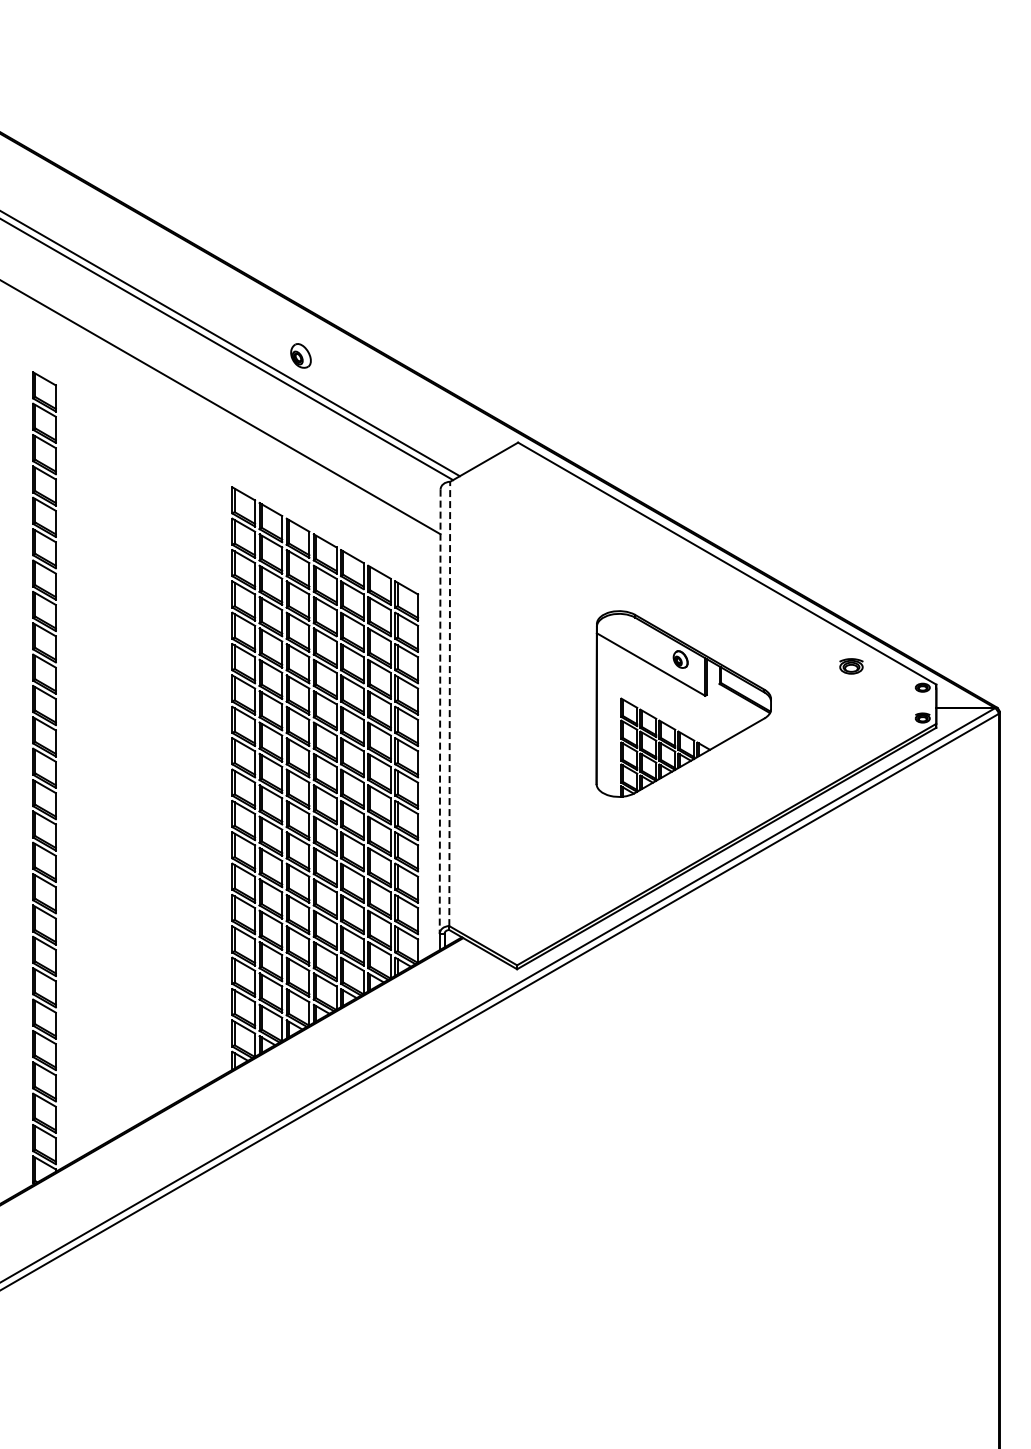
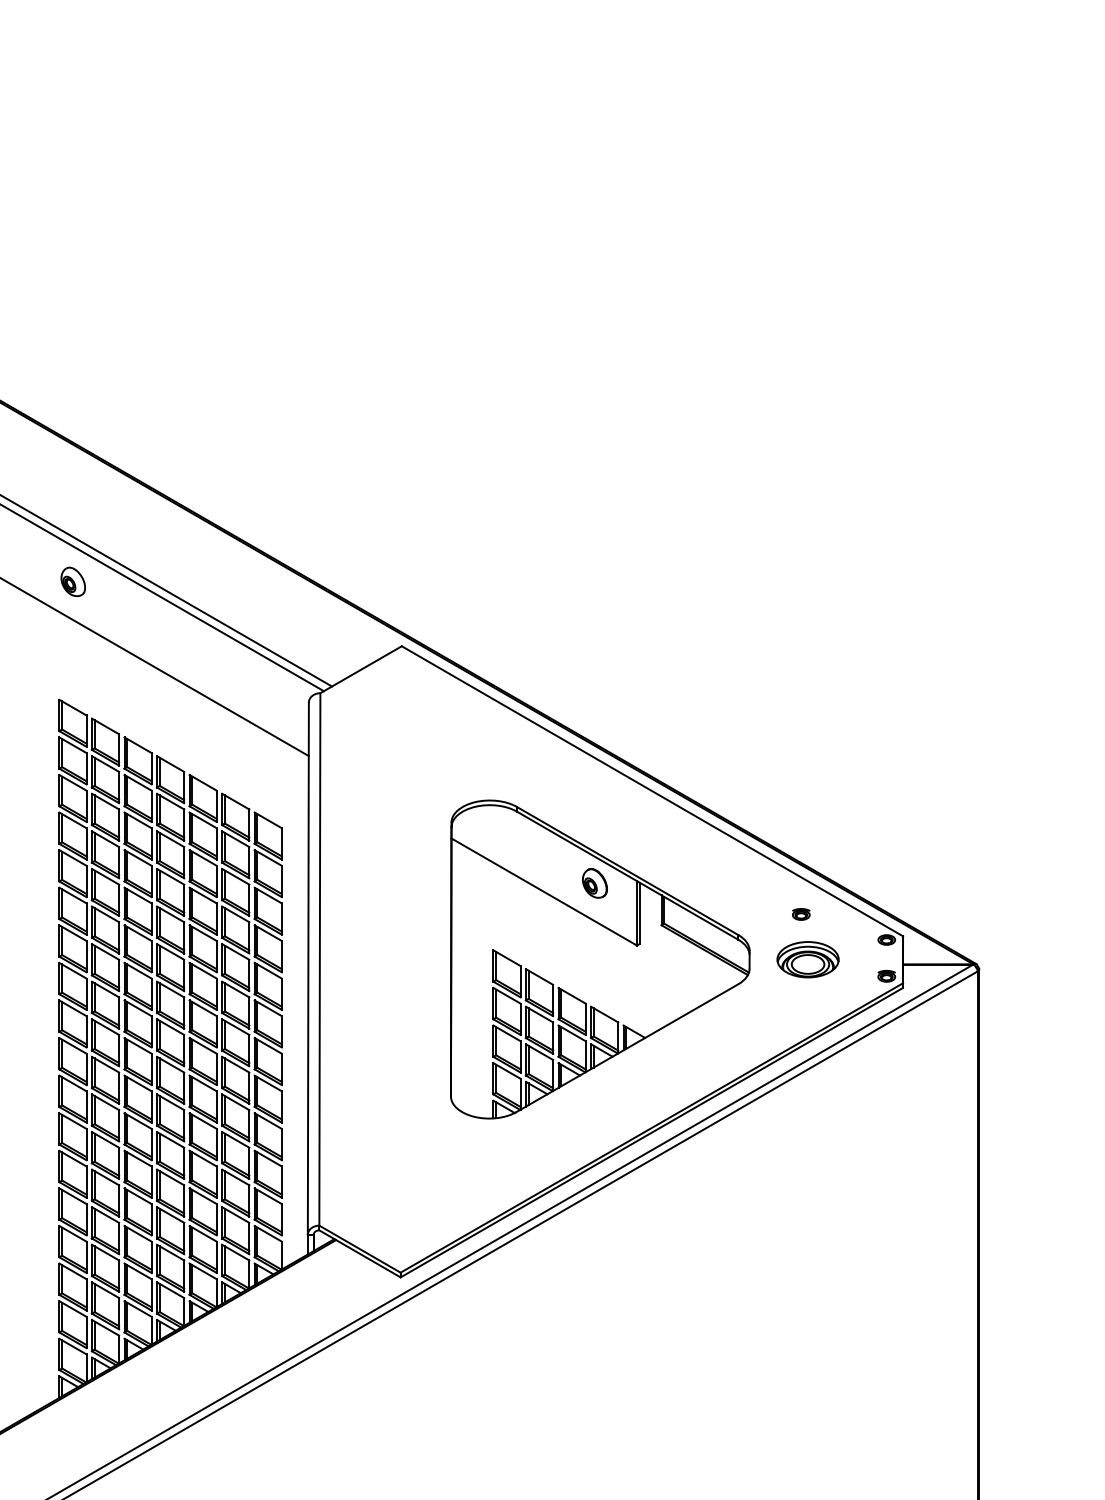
part: (300, 355) -> (72, 581), moved
part: (851, 666) -> (801, 914), size x0.62
line: (449, 703) -> (319, 958), dashed -> solid
part: (683, 703) -> (599, 958), size x1.43
part: (856, 703) -> (807, 958), added
line: (440, 712) -> (308, 969), dashed -> solid

